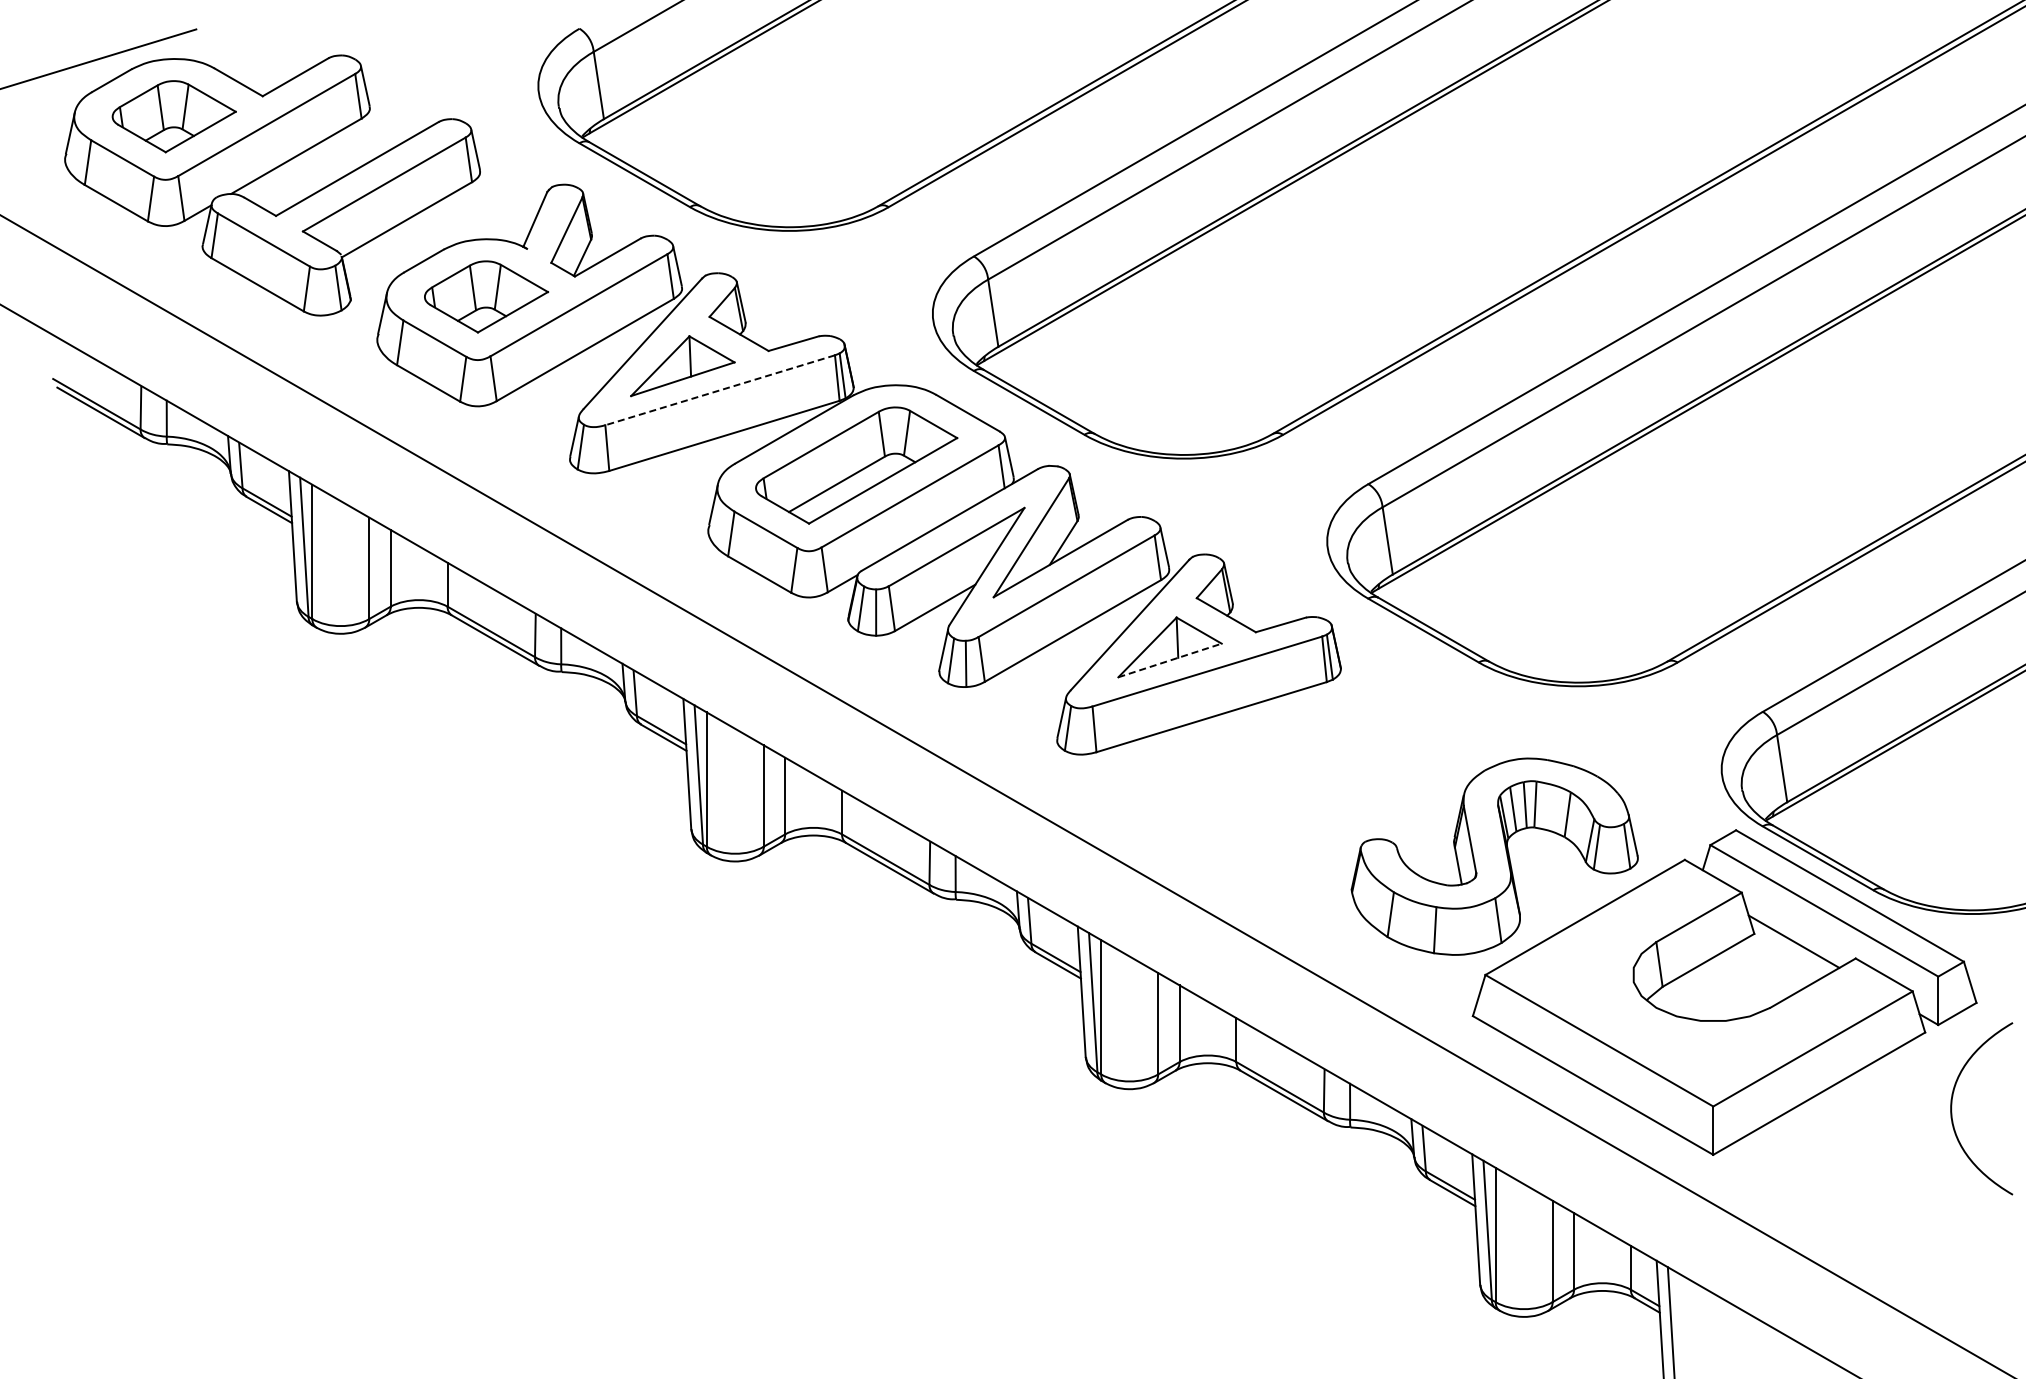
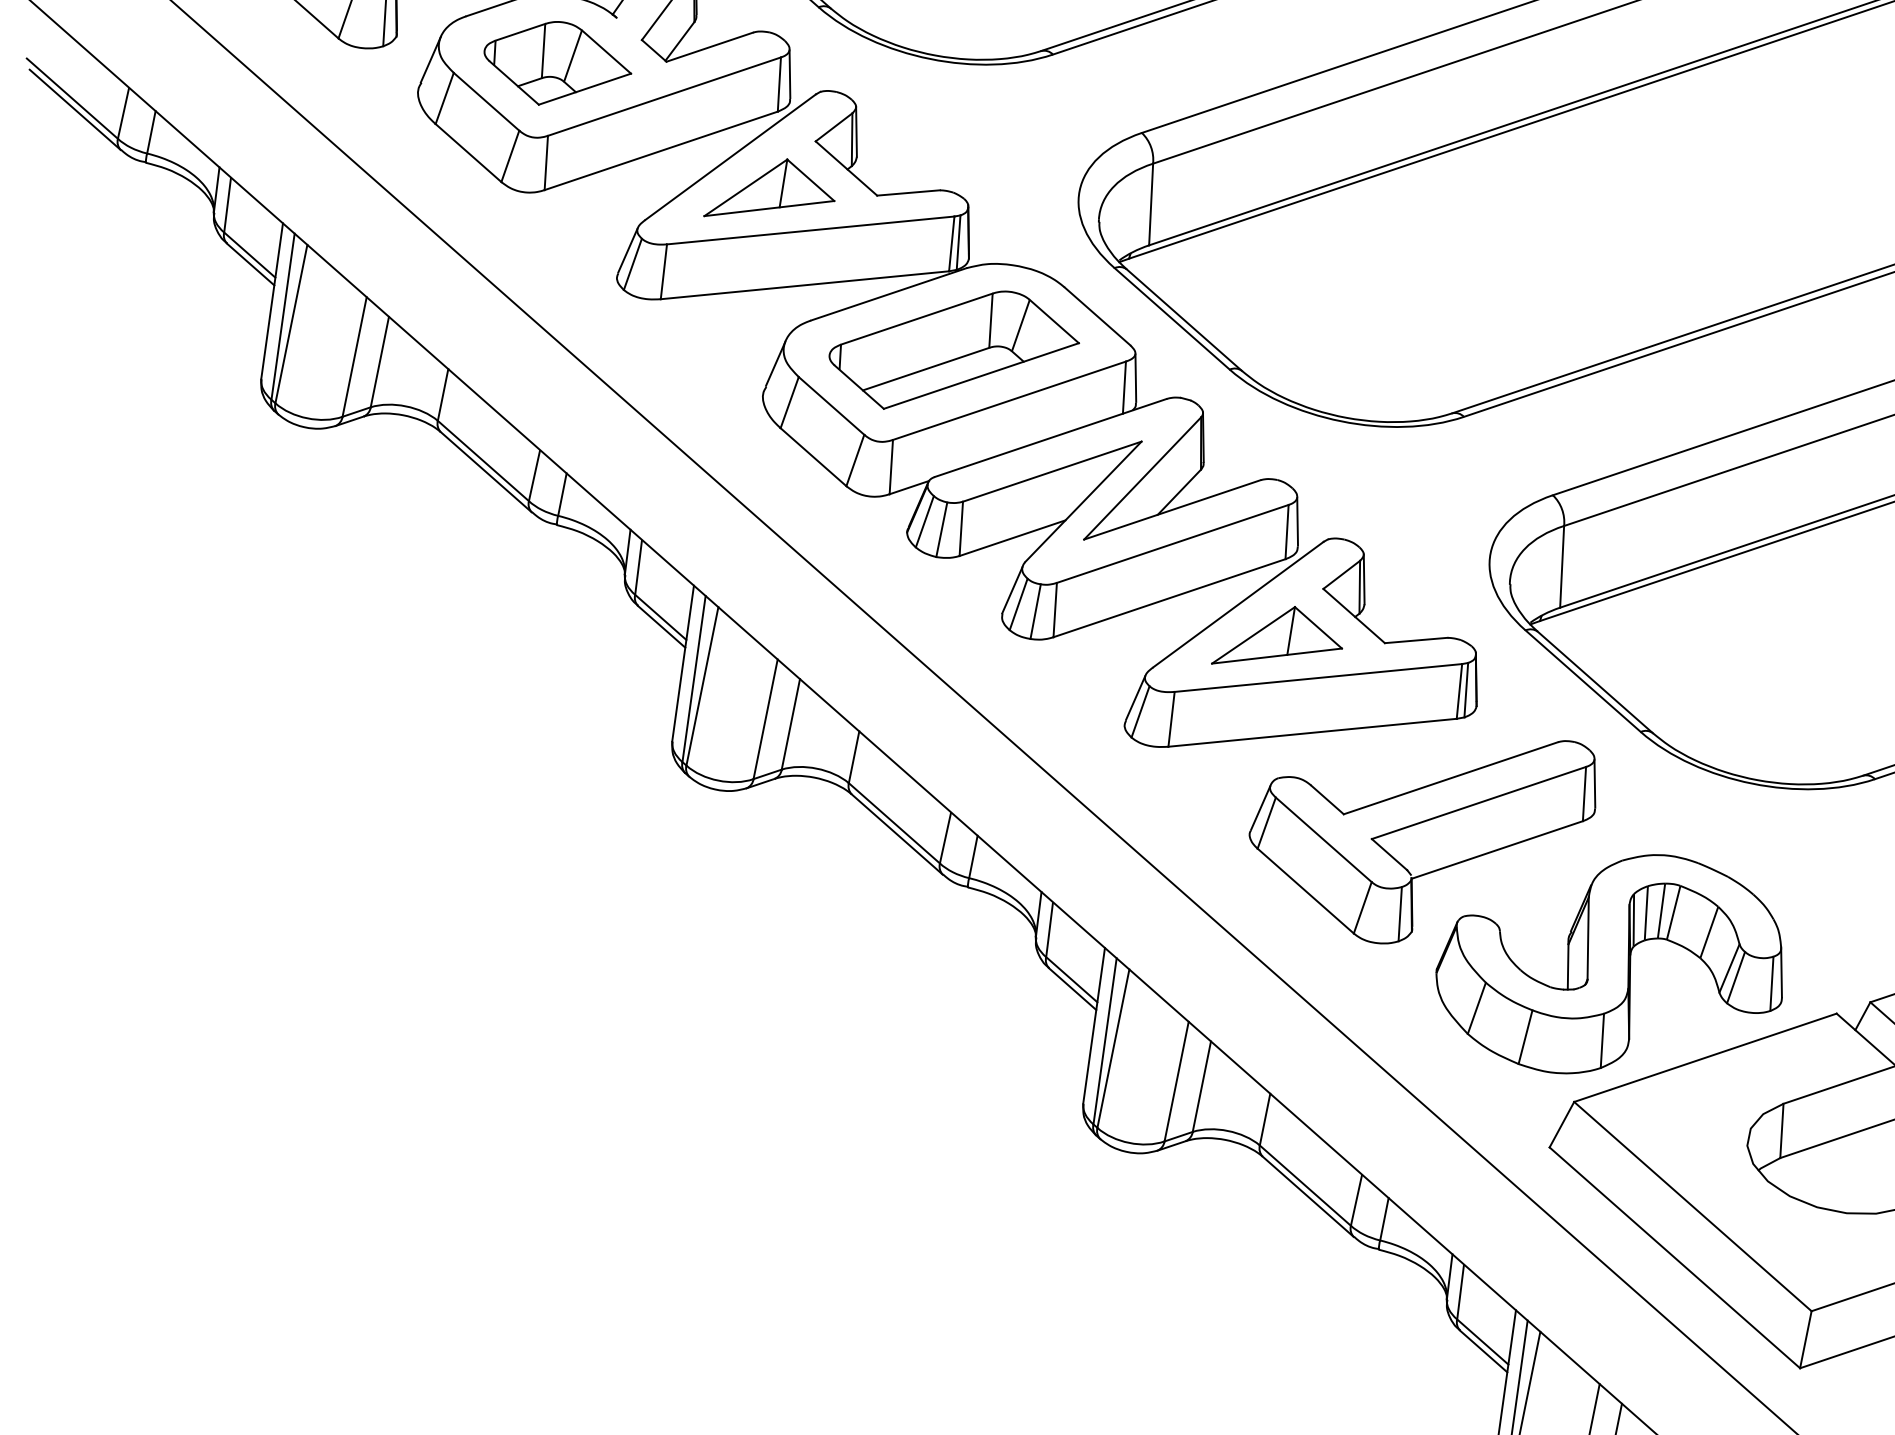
line: (719, 390) -> (809, 230), dashed -> solid
line: (1170, 660) -> (1277, 656), dashed -> solid
part: (1315, 779) -> (1420, 831), added

